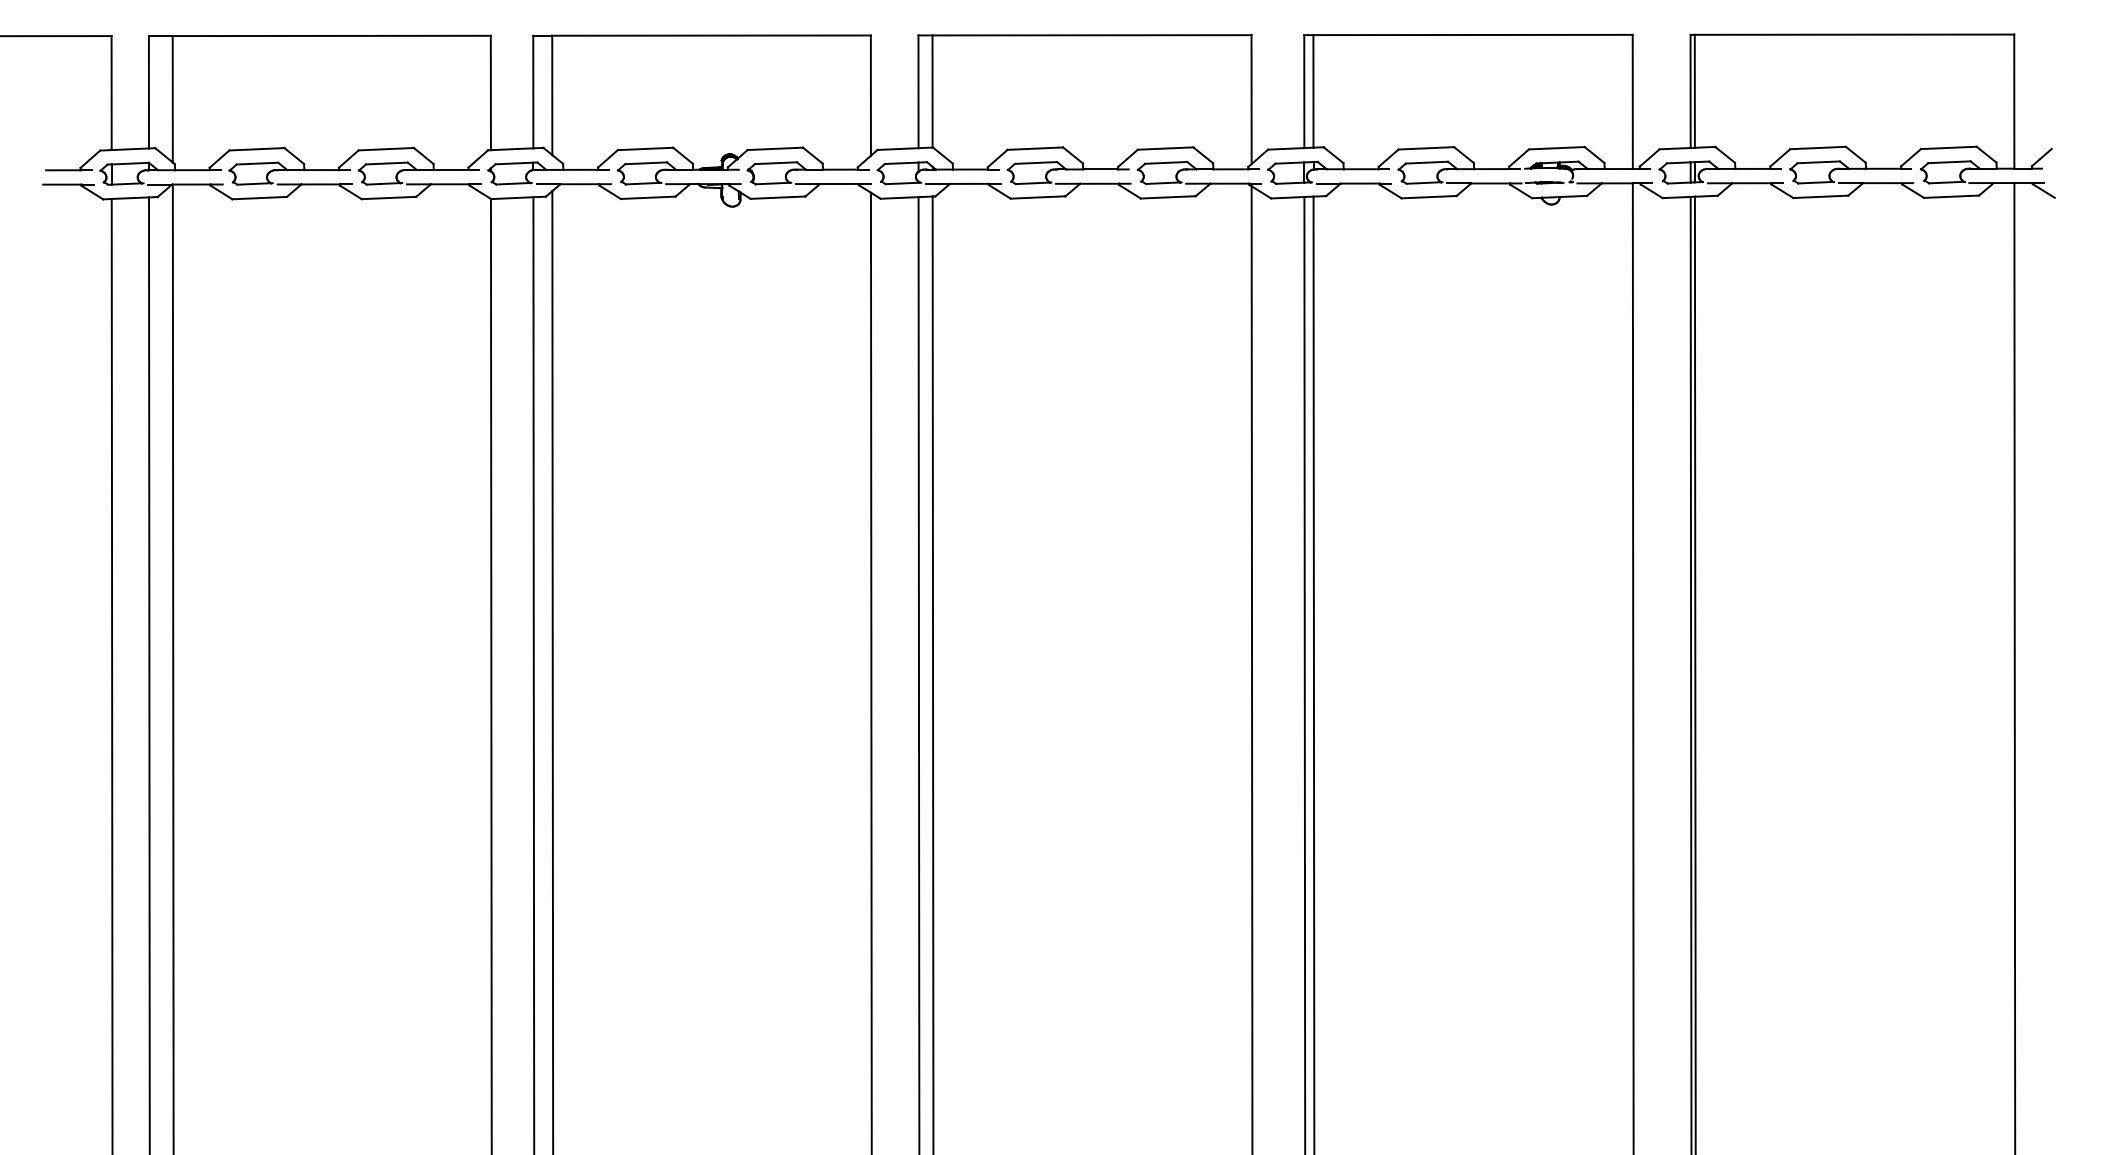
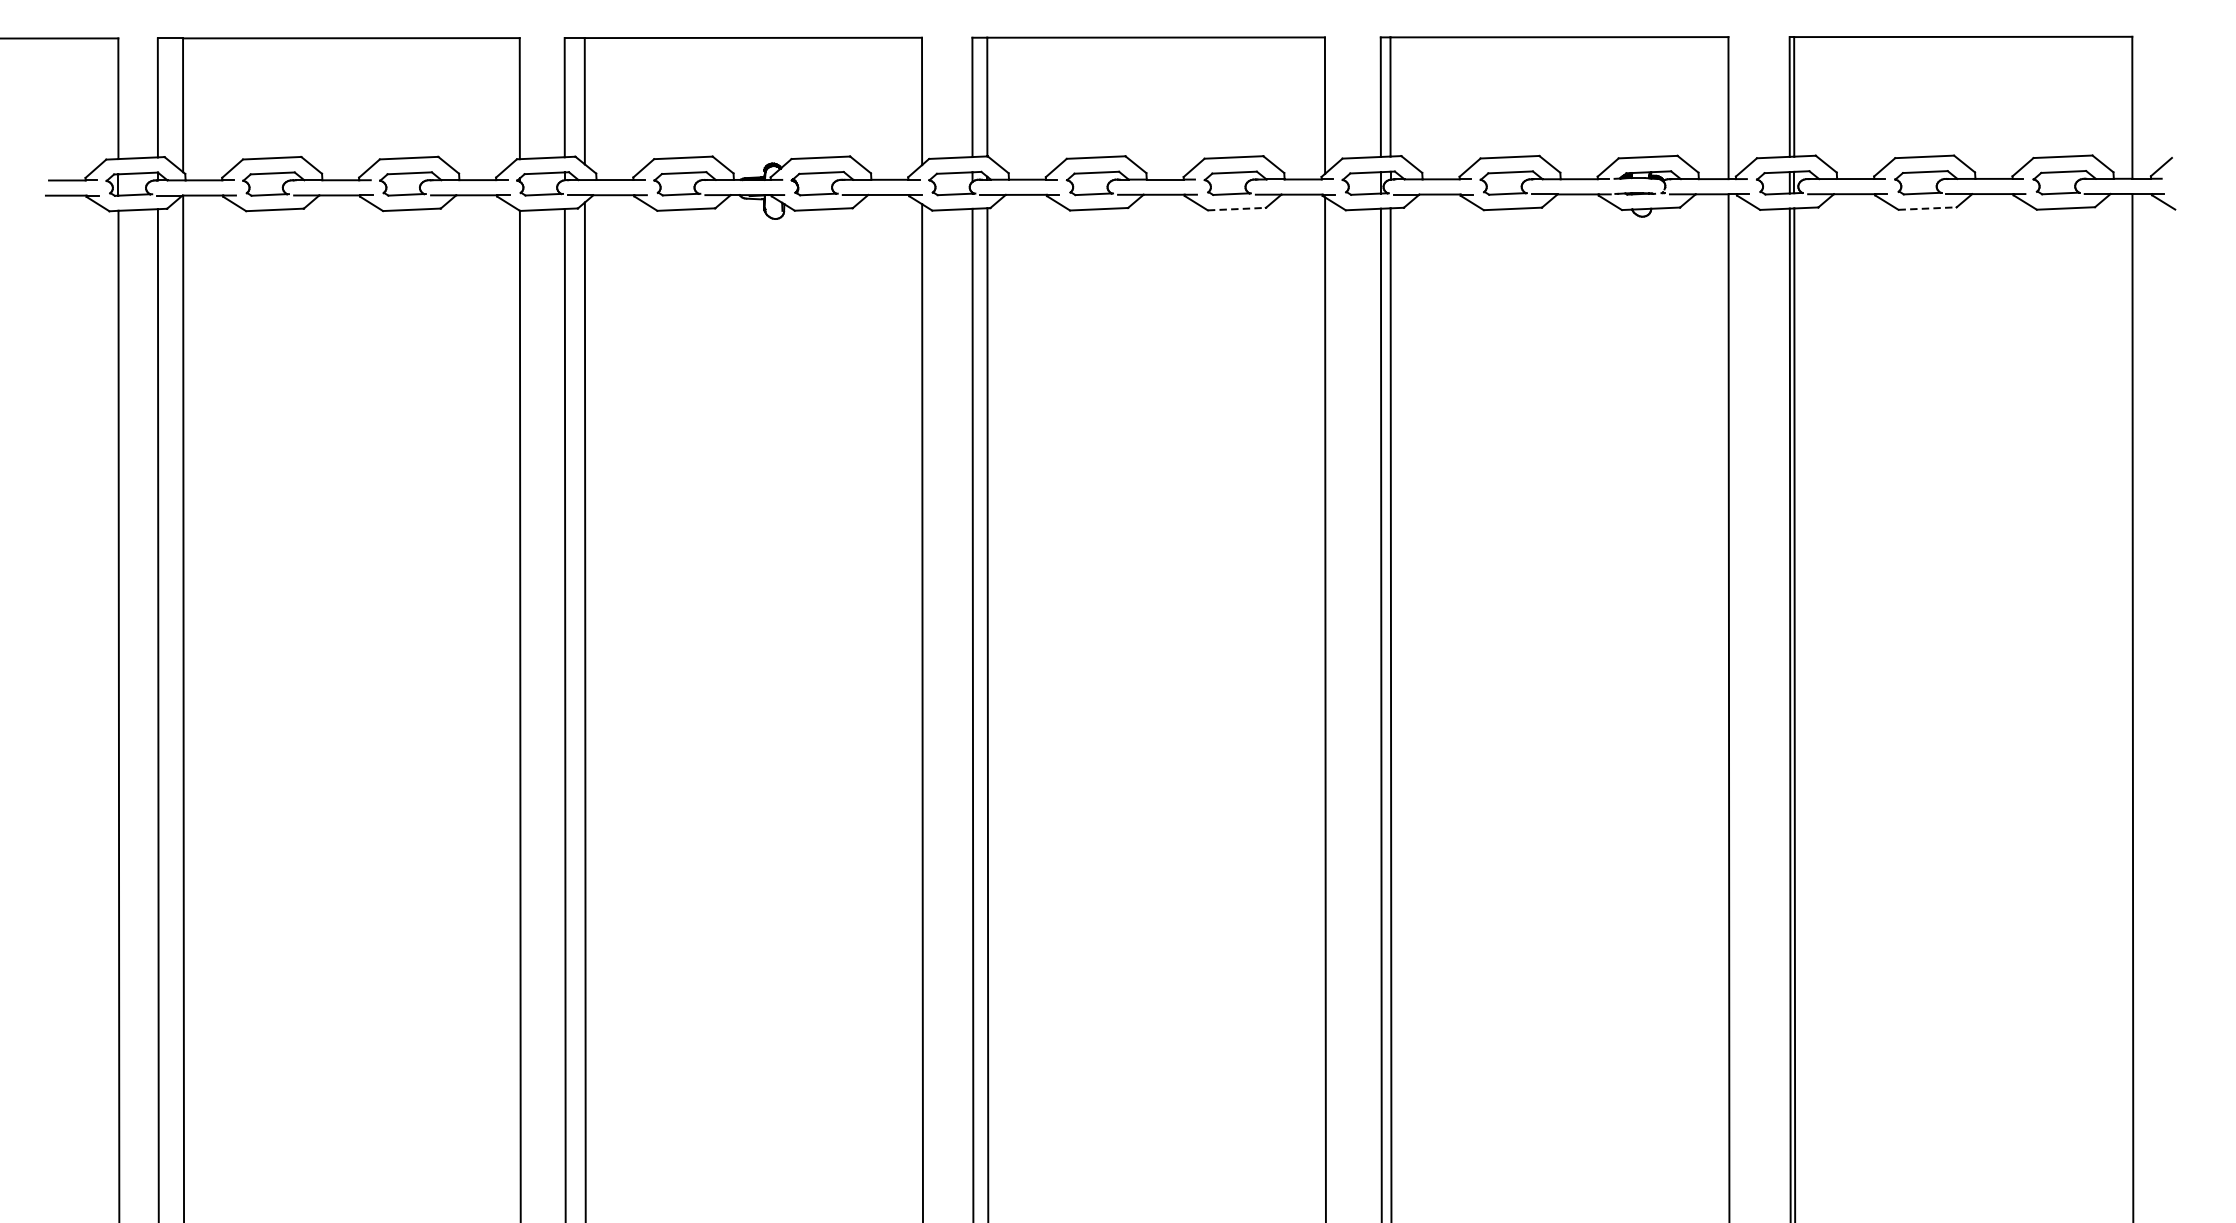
line: (1821, 196) -> (1928, 208), solid -> dashed
line: (1168, 197) -> (1237, 209), solid -> dashed

